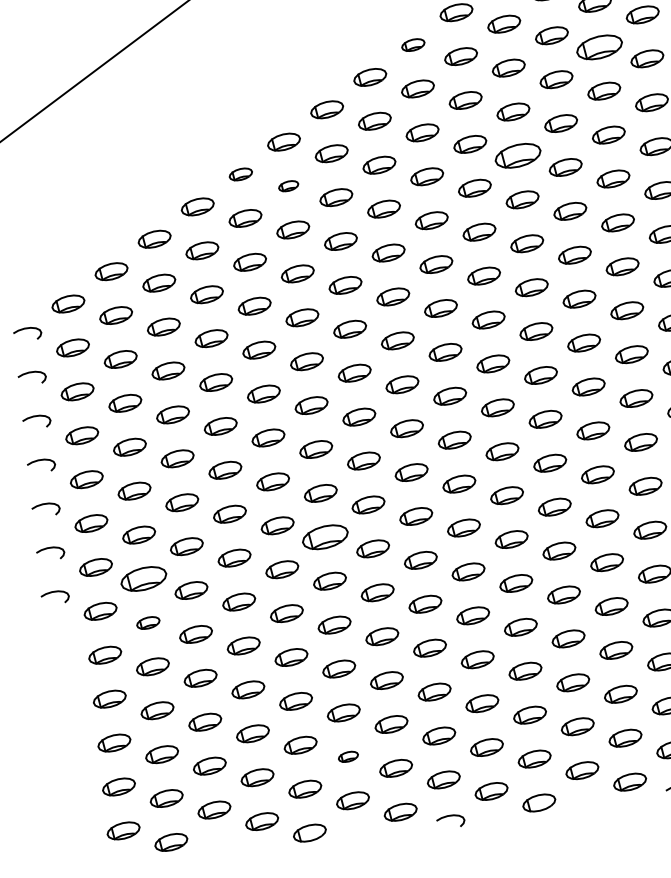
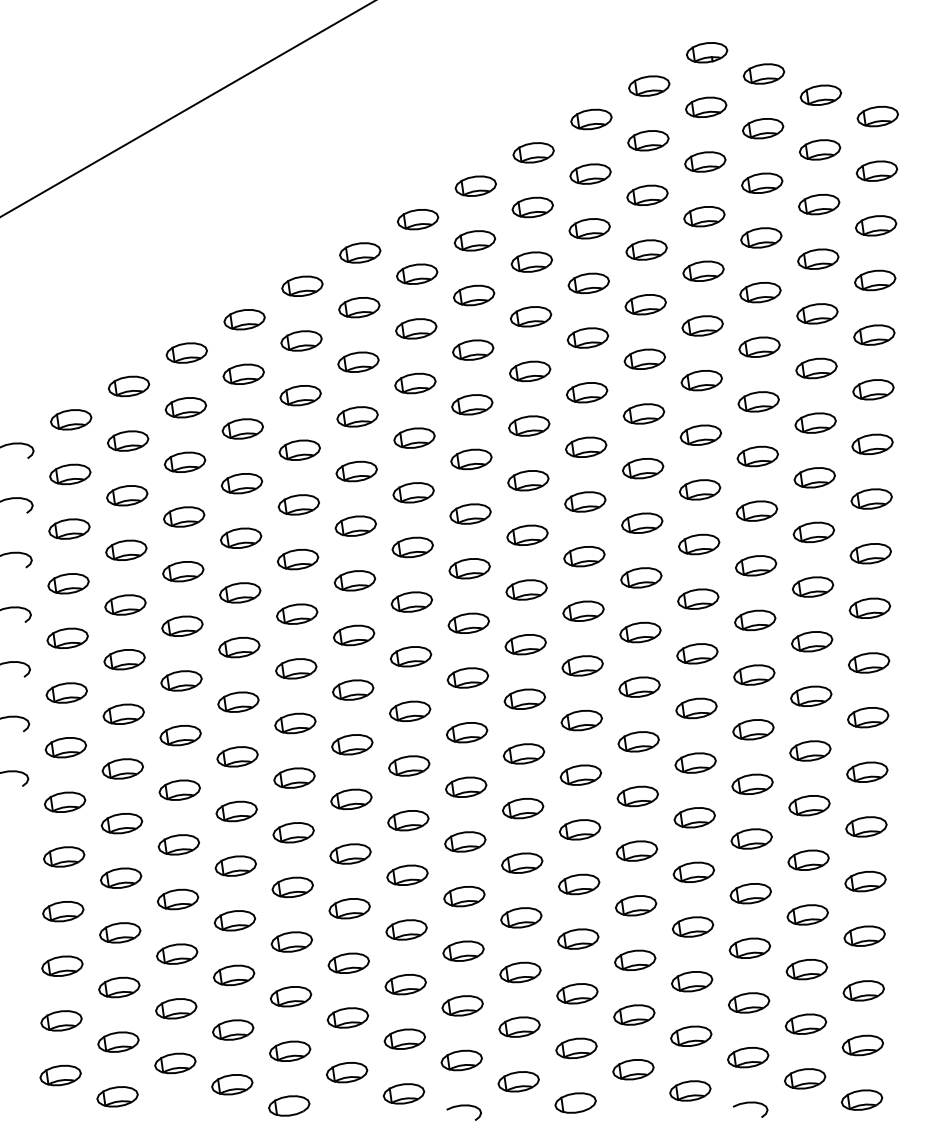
part: (413, 44) -> (533, 152), size x1.43
part: (599, 46) -> (762, 182), size x0.71
part: (517, 155) -> (645, 304), size x0.71
part: (240, 173) -> (302, 285), size x1.43
part: (288, 185) -> (359, 307), size x1.67
part: (325, 537) -> (352, 744), size x0.71
part: (143, 578) -> (122, 768), size x0.71
part: (147, 622) -> (121, 823), size x1.43
part: (348, 756) -> (347, 1017), size x1.67

